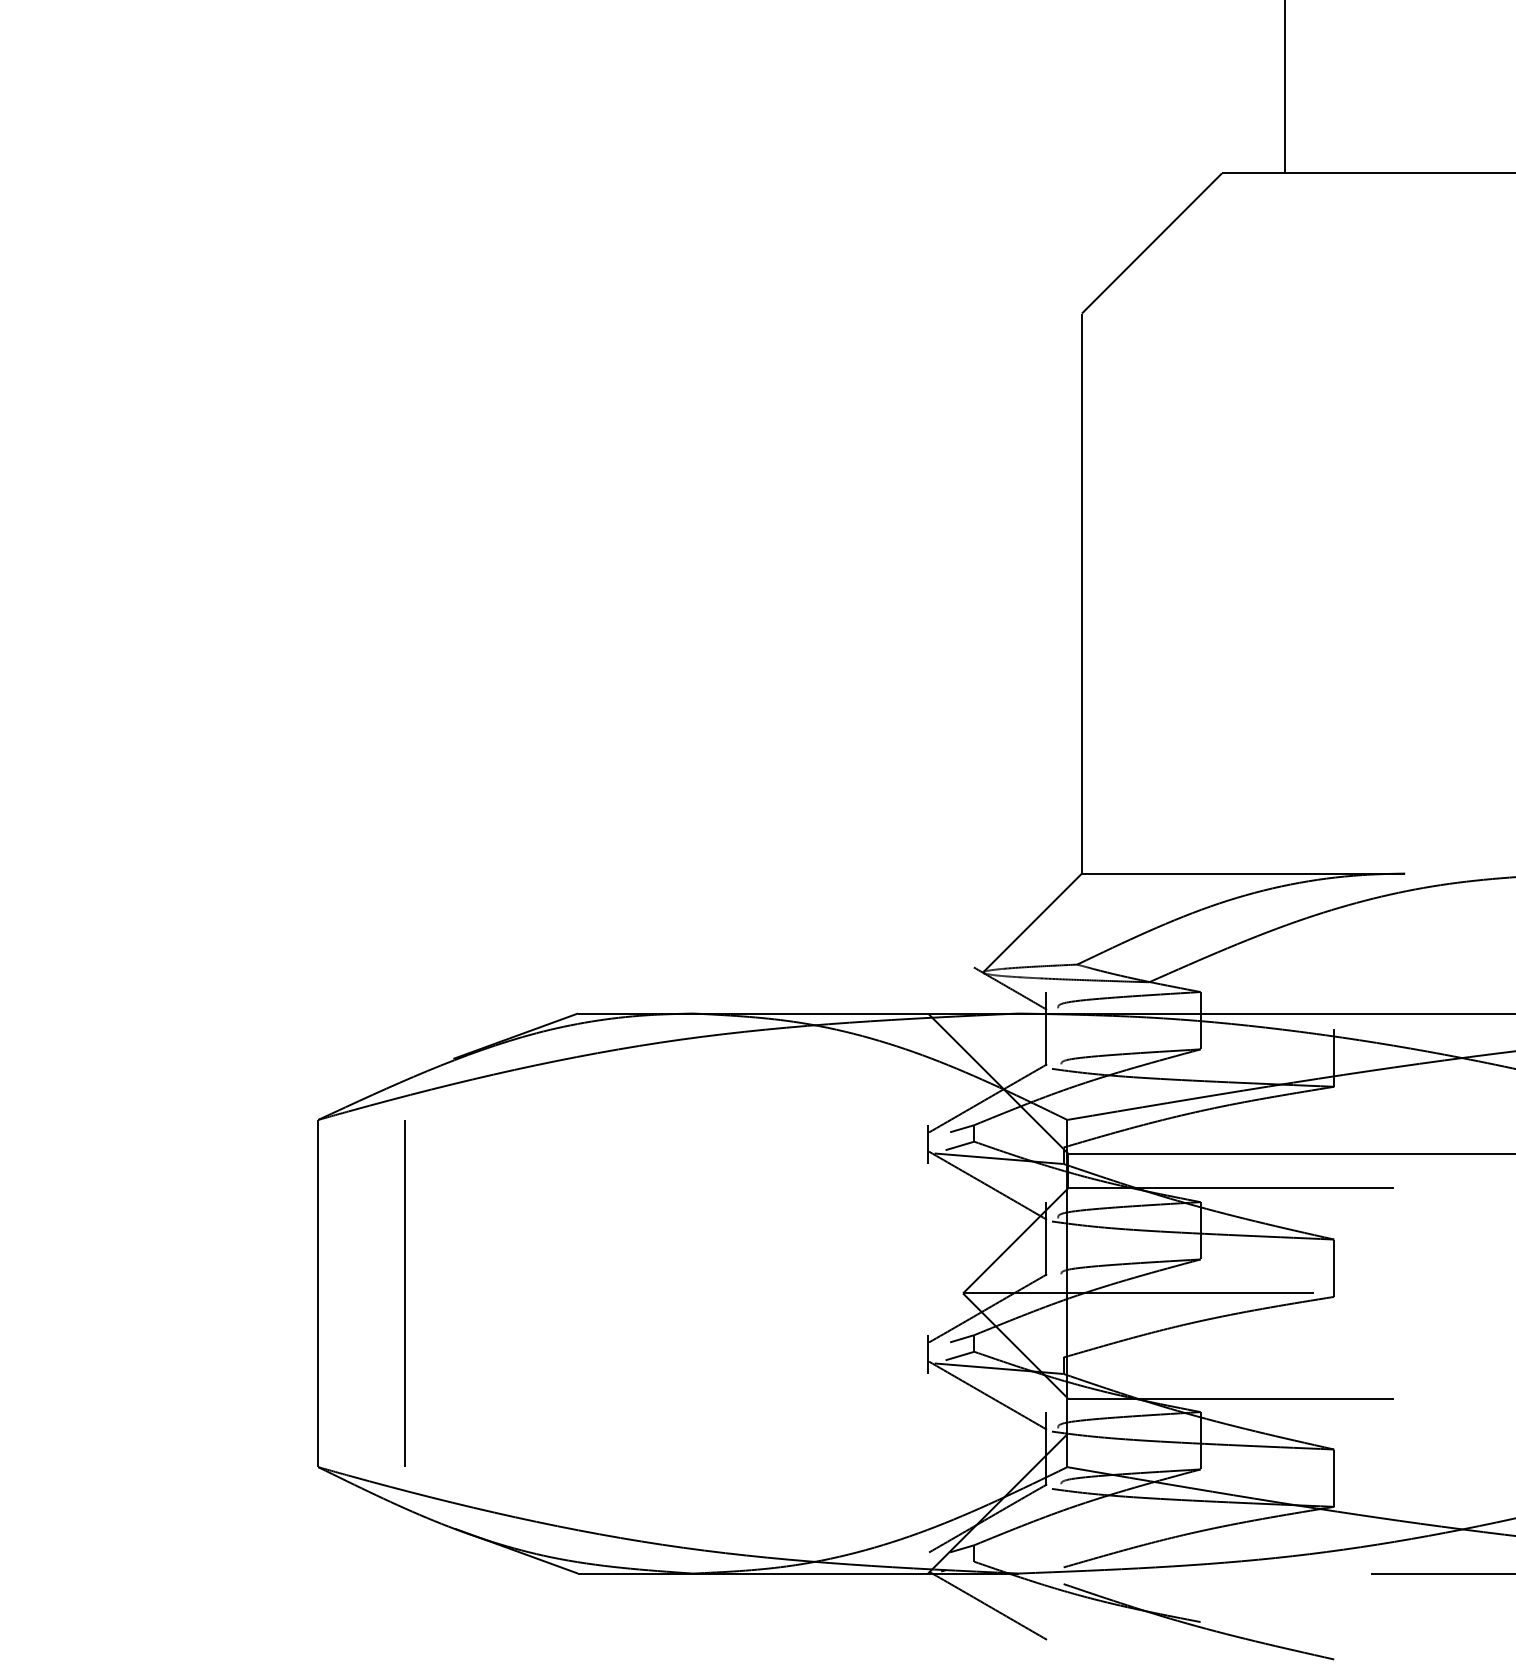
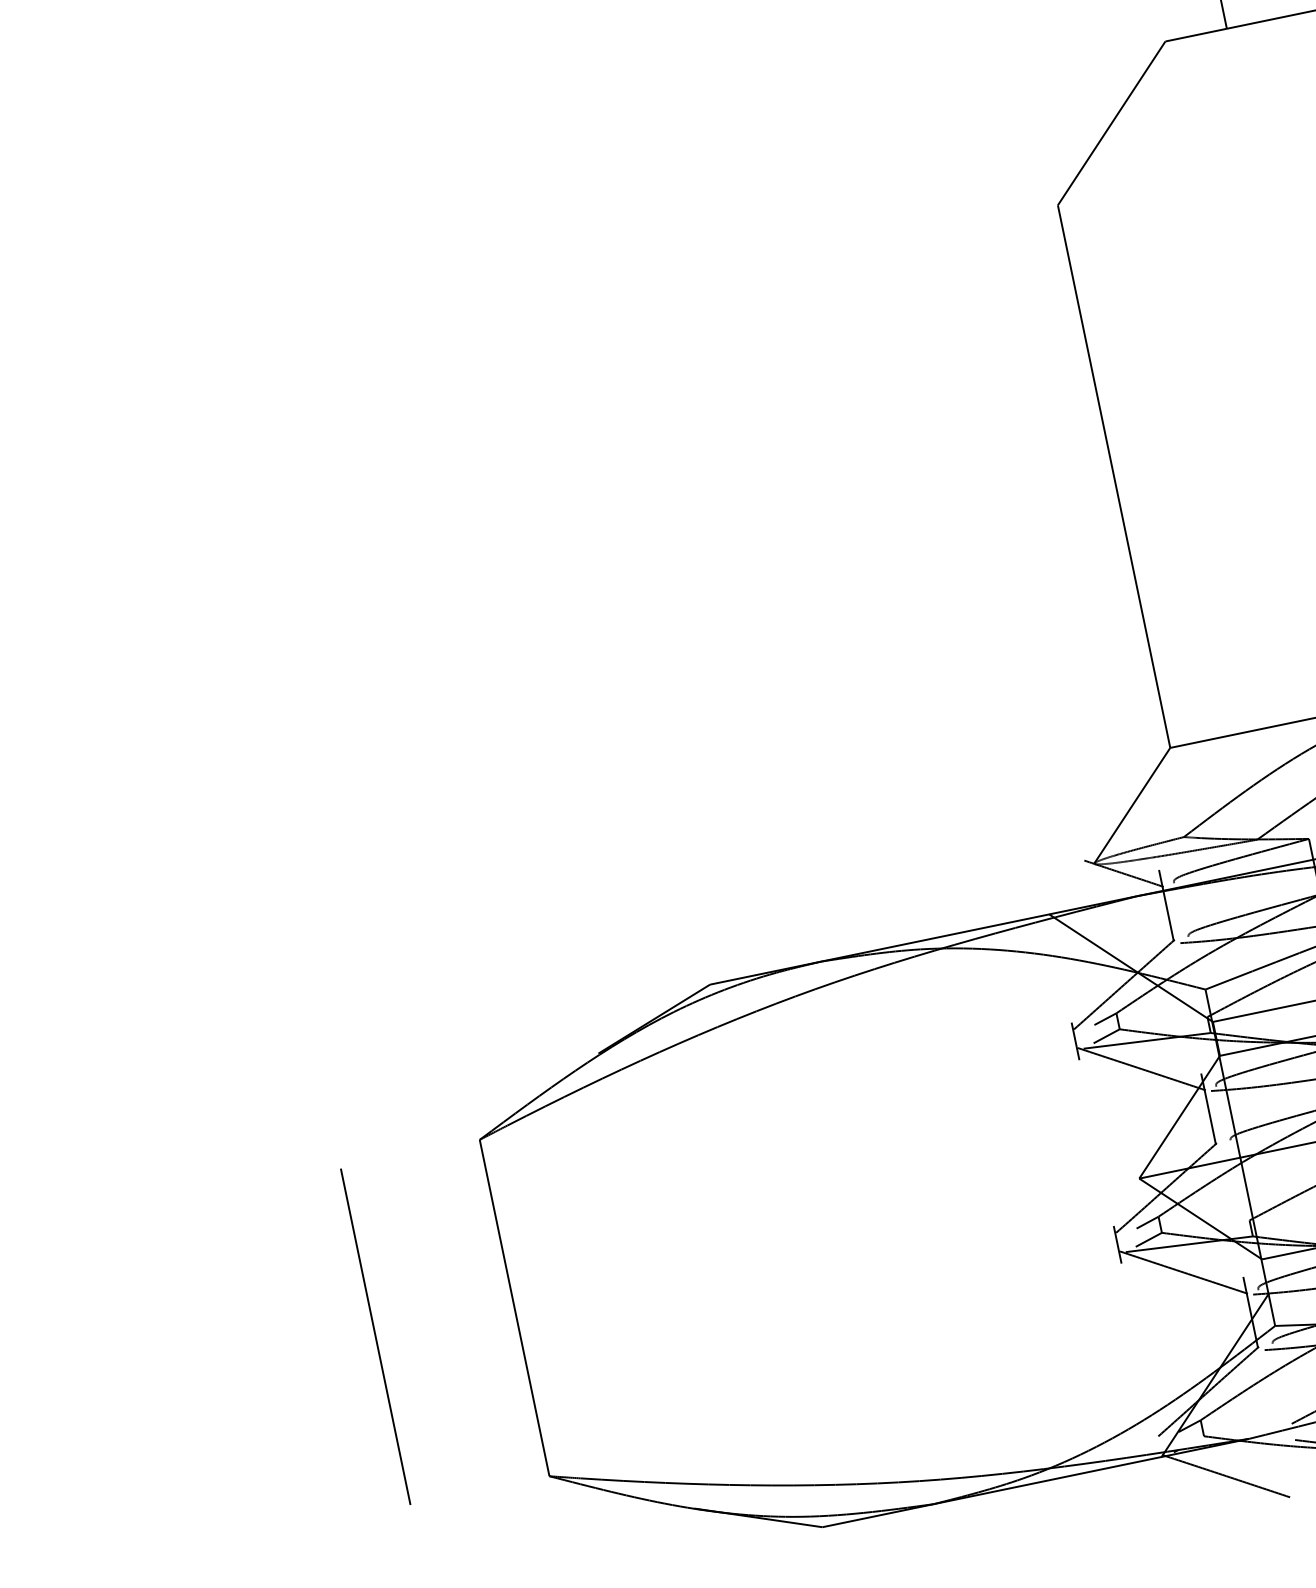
line: (404, 1293) -> (375, 1336), moved

